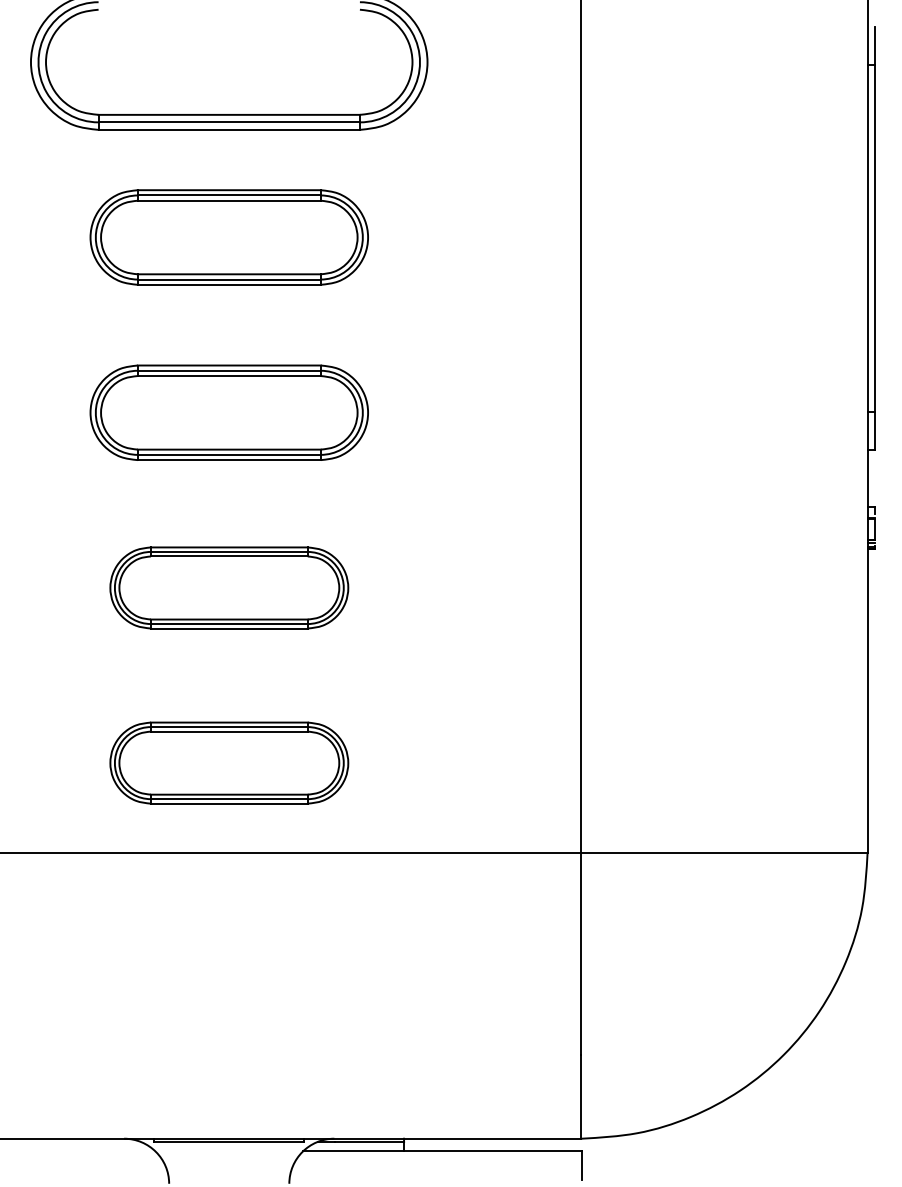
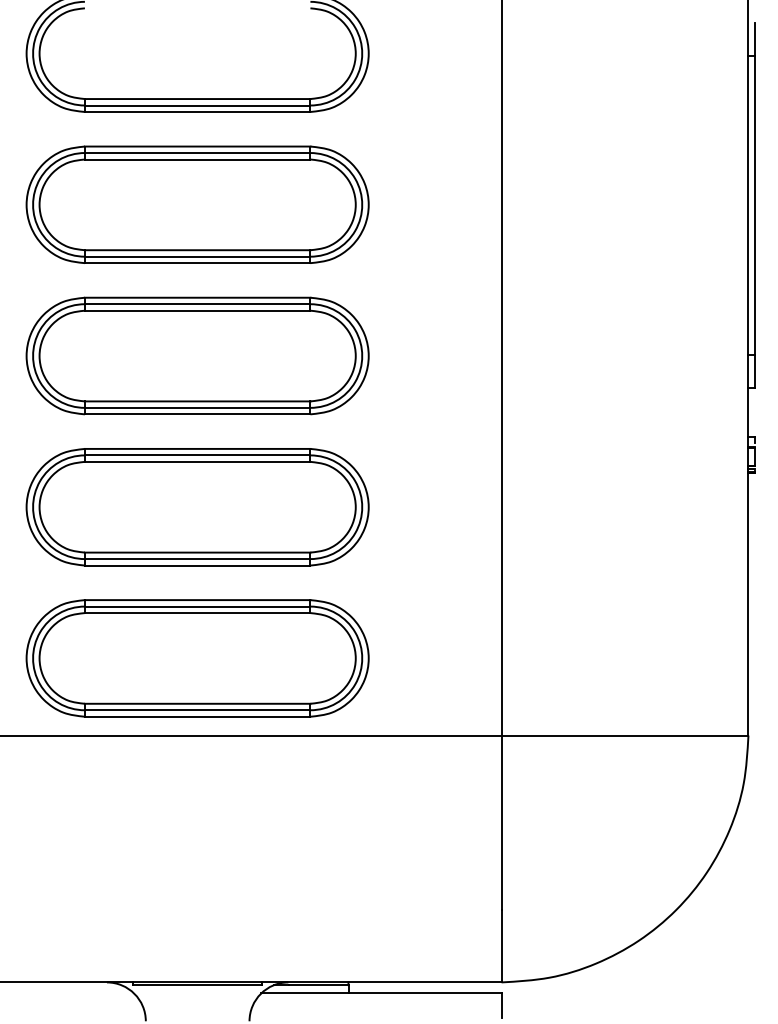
part: (229, 237) -> (197, 204), size x1.43
part: (229, 412) -> (197, 355), size x1.43
part: (229, 587) -> (197, 506), size x1.67
part: (229, 762) -> (197, 657), size x1.67

